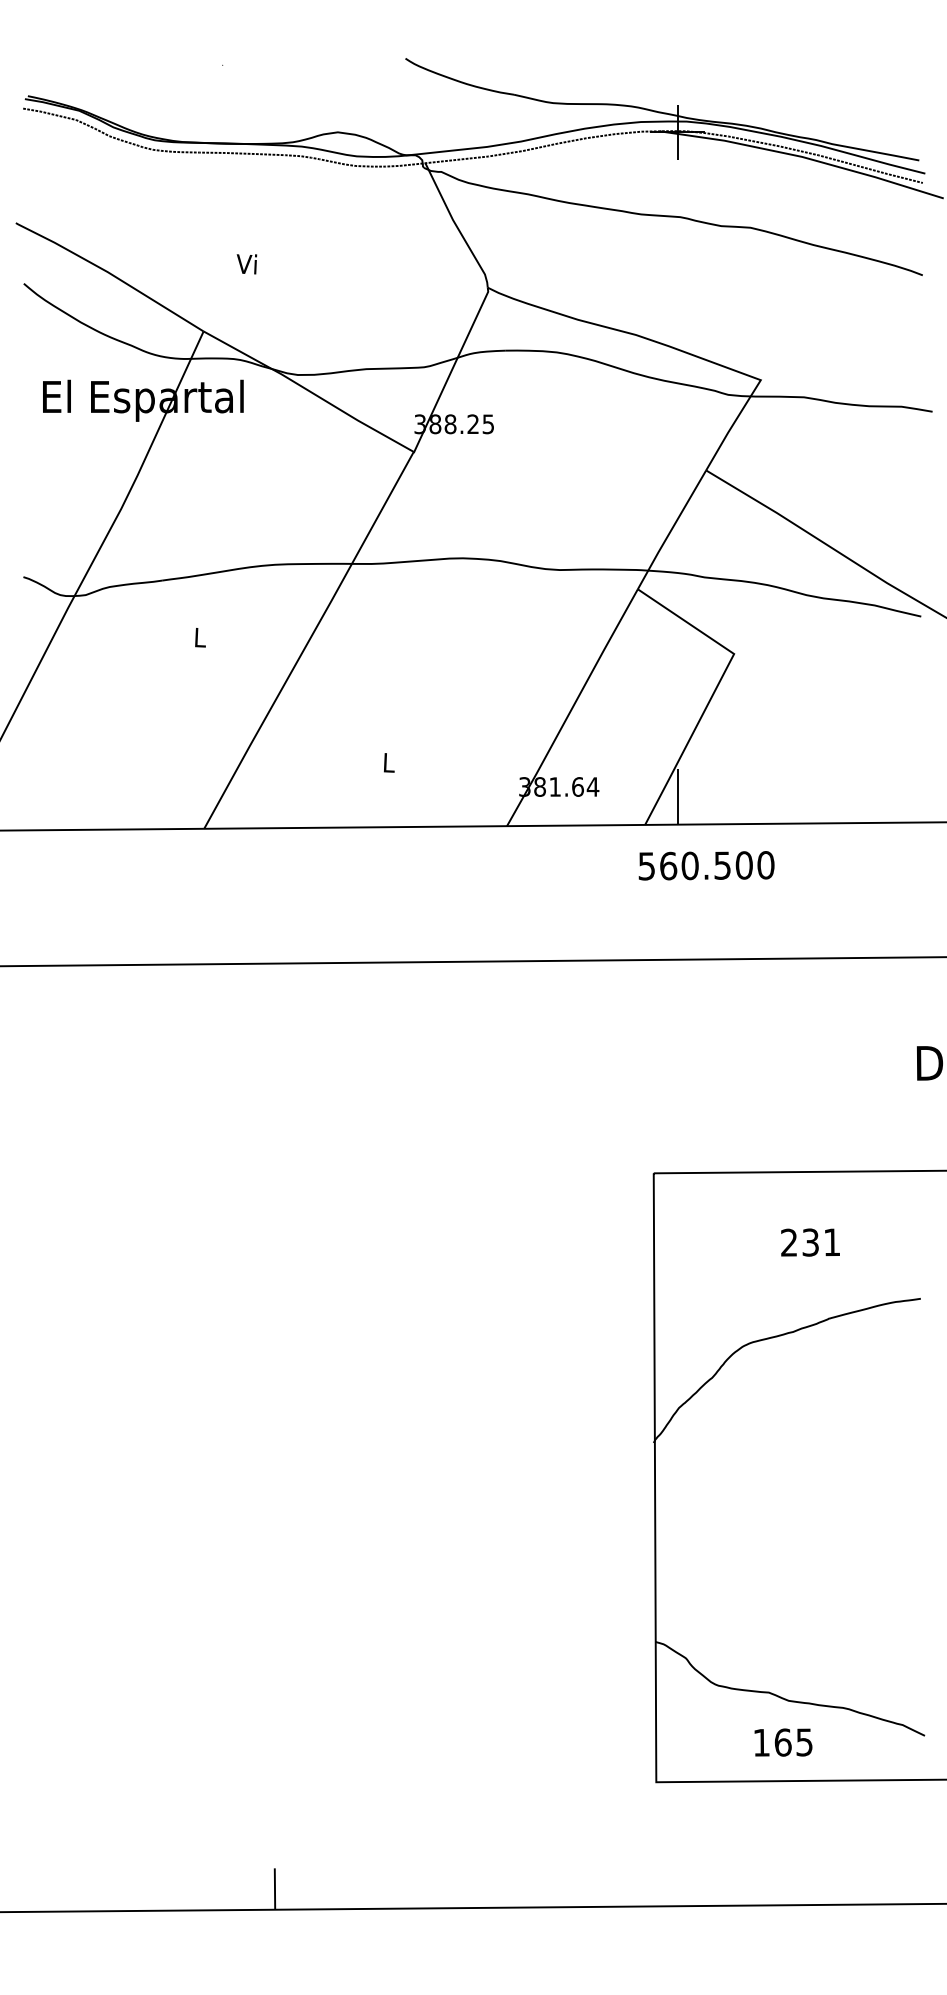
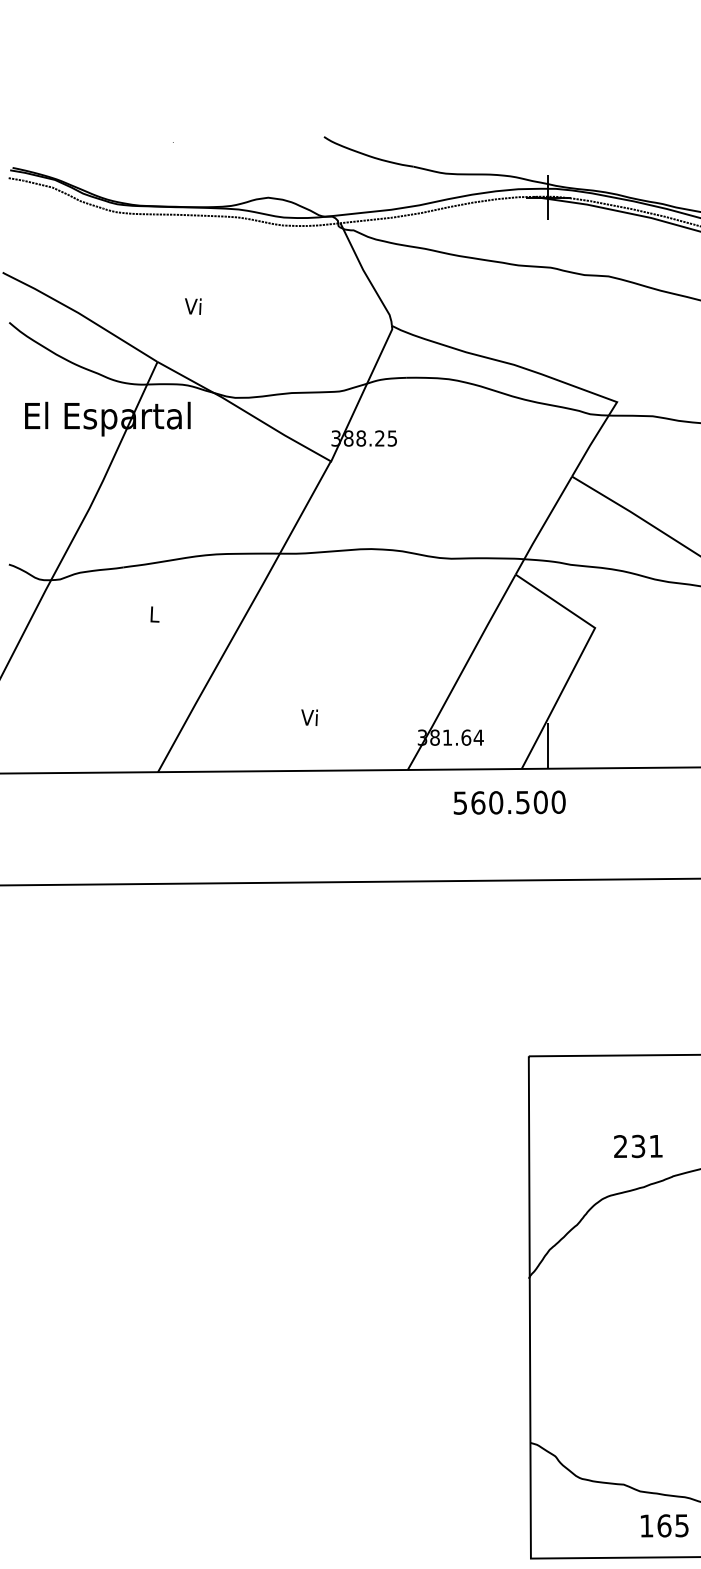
text: (388, 762) -> (310, 717), L -> Vi
text: (706, 865) -> (509, 802), moved
text: (810, 1242) -> (638, 1146), moved
text: (783, 1742) -> (664, 1525), moved

